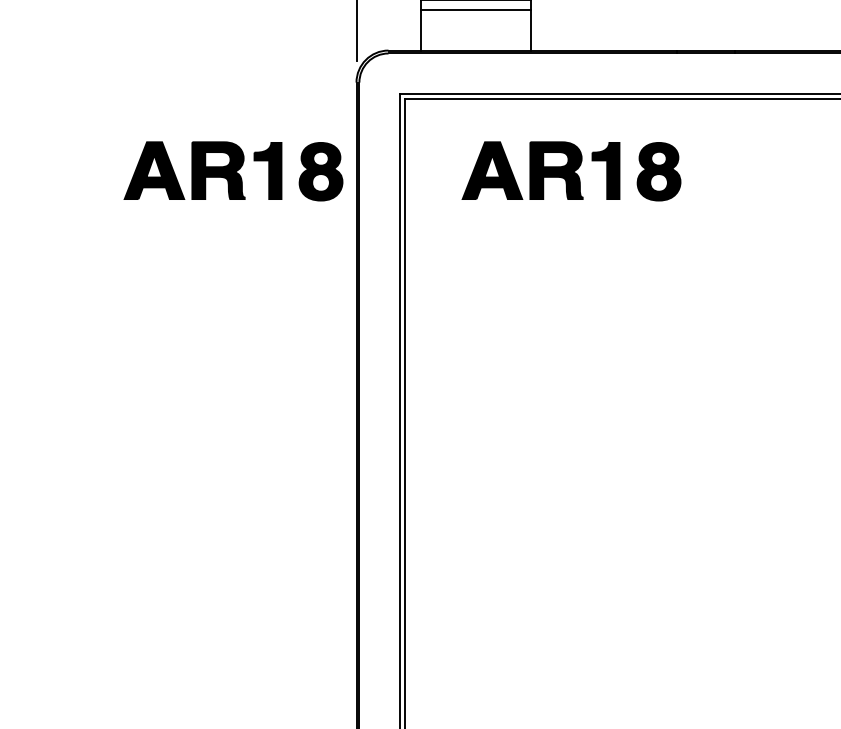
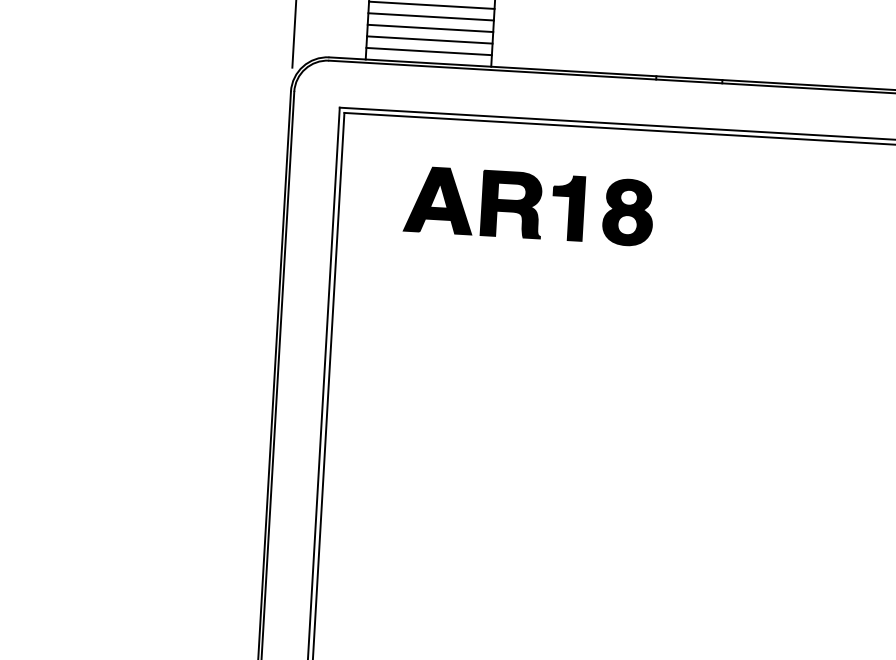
line: (475, 20) -> (430, 28), added
line: (475, 30) -> (429, 40), added
line: (475, 40) -> (428, 51), added
part: (233, 171) -> (145, 184), removed

